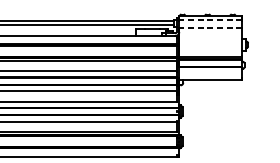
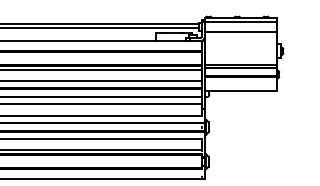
line: (210, 19) -> (240, 22), dashed -> solid
line: (210, 28) -> (240, 32), dashed -> solid

